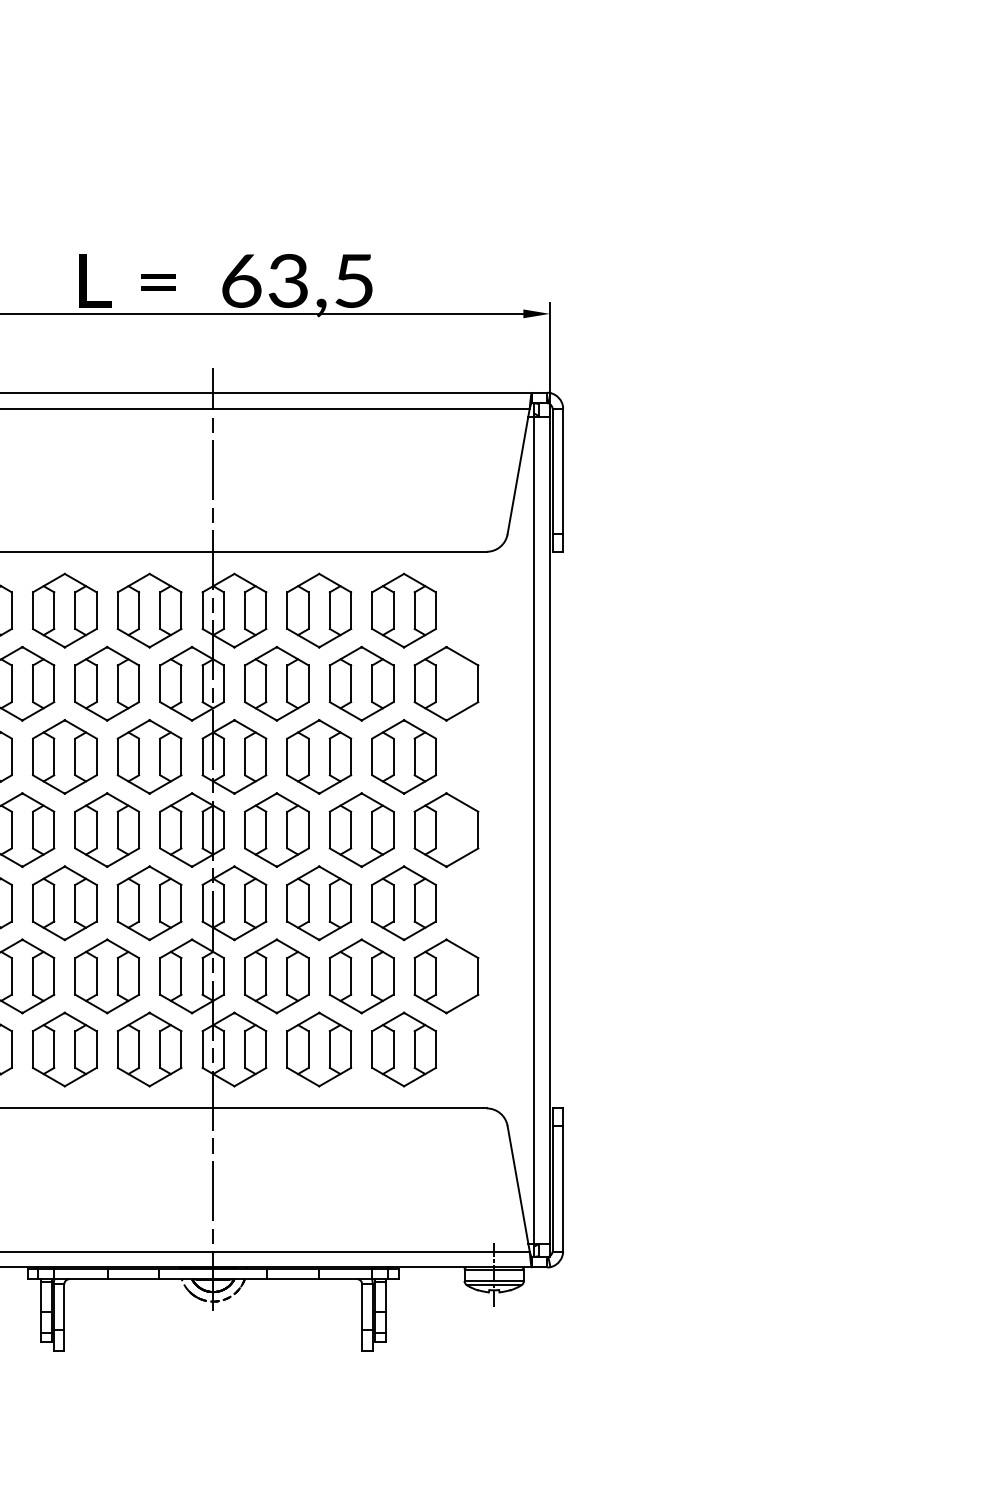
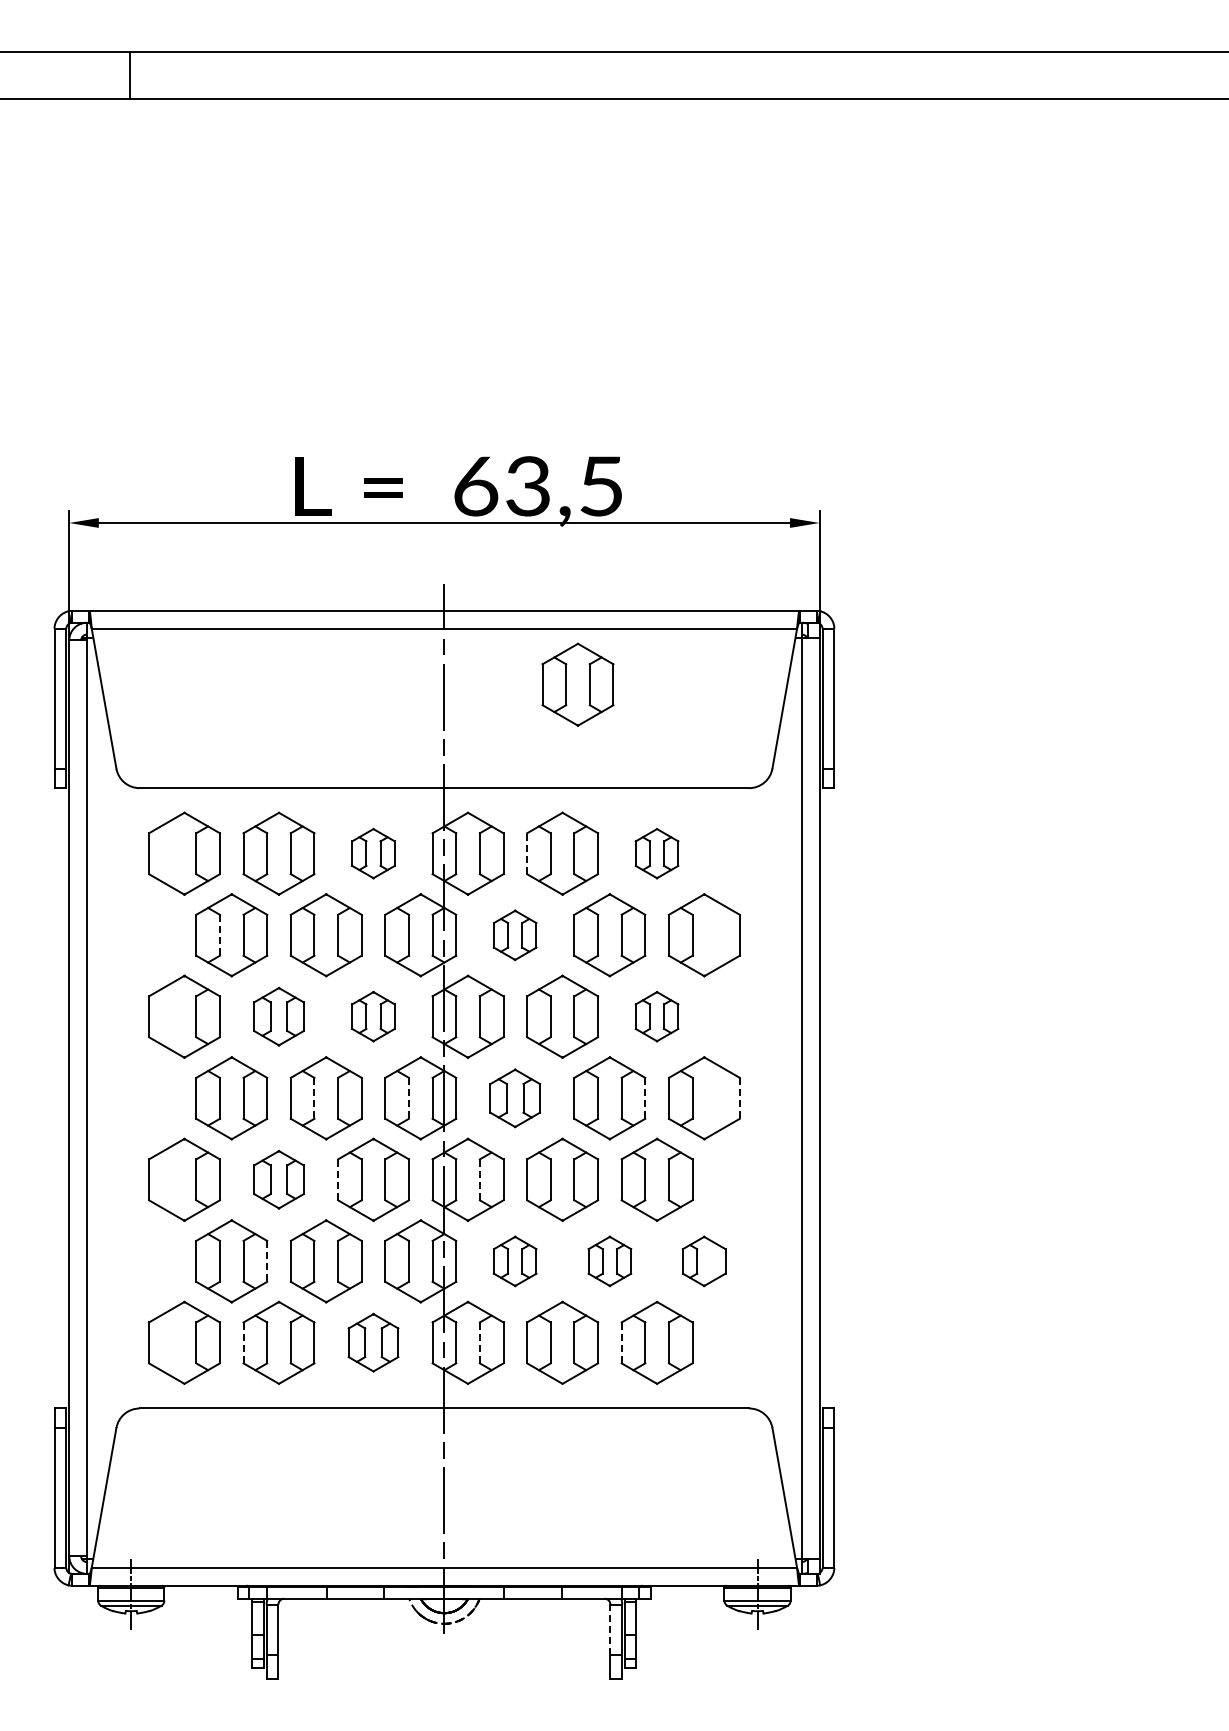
part: (332, 458) -> (577, 684), added
part: (149, 610) -> (373, 853), size x0.6
line: (287, 610) -> (527, 853), solid -> dashed
part: (403, 610) -> (656, 853), size x0.6
line: (11, 684) -> (219, 935), solid -> dashed
part: (276, 684) -> (514, 935), size x0.6
part: (64, 756) -> (278, 1016), size x0.7
part: (149, 756) -> (373, 1016), size x0.6
part: (403, 756) -> (656, 1016), size x0.6
line: (96, 830) -> (314, 1098), solid -> dashed
line: (181, 830) -> (408, 1098), solid -> dashed
part: (276, 830) -> (514, 1098), size x0.7
line: (393, 830) -> (645, 1098), solid -> dashed
line: (478, 830) -> (739, 1098), solid -> dashed
part: (64, 902) -> (278, 1179), size x0.7
line: (118, 902) -> (338, 1179), solid -> dashed
line: (244, 902) -> (479, 1179), solid -> dashed
line: (54, 976) -> (267, 1261), solid -> dashed
part: (276, 976) -> (514, 1261), size x0.6
part: (361, 976) -> (609, 1261), size x0.6
part: (445, 976) -> (703, 1261), size x0.6
line: (32, 1049) -> (243, 1342), solid -> dashed
part: (149, 1049) -> (373, 1342), size x0.7
line: (244, 1049) -> (479, 1342), solid -> dashed
line: (372, 1049) -> (621, 1342), solid -> dashed
line: (362, 1306) -> (610, 1629), solid -> dashed

